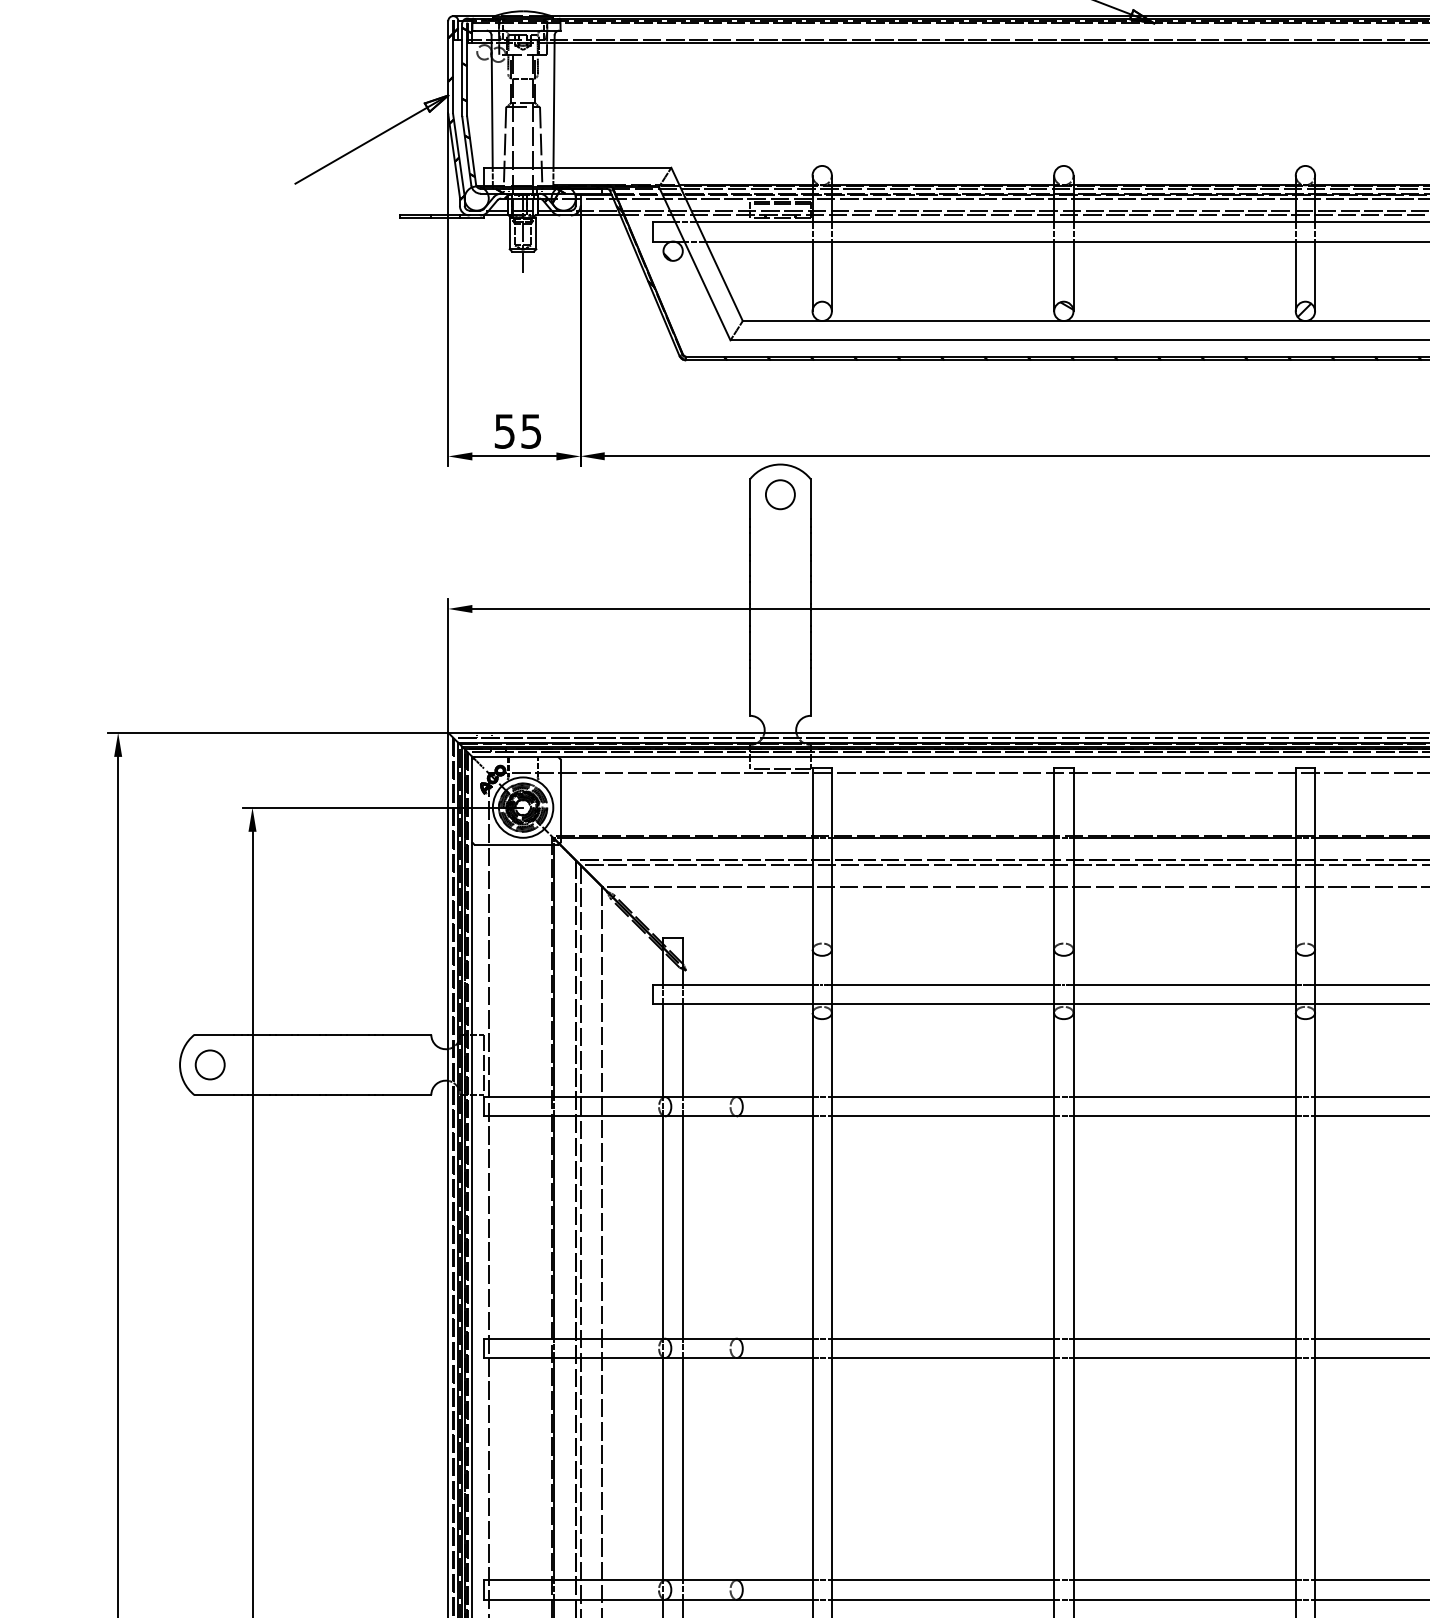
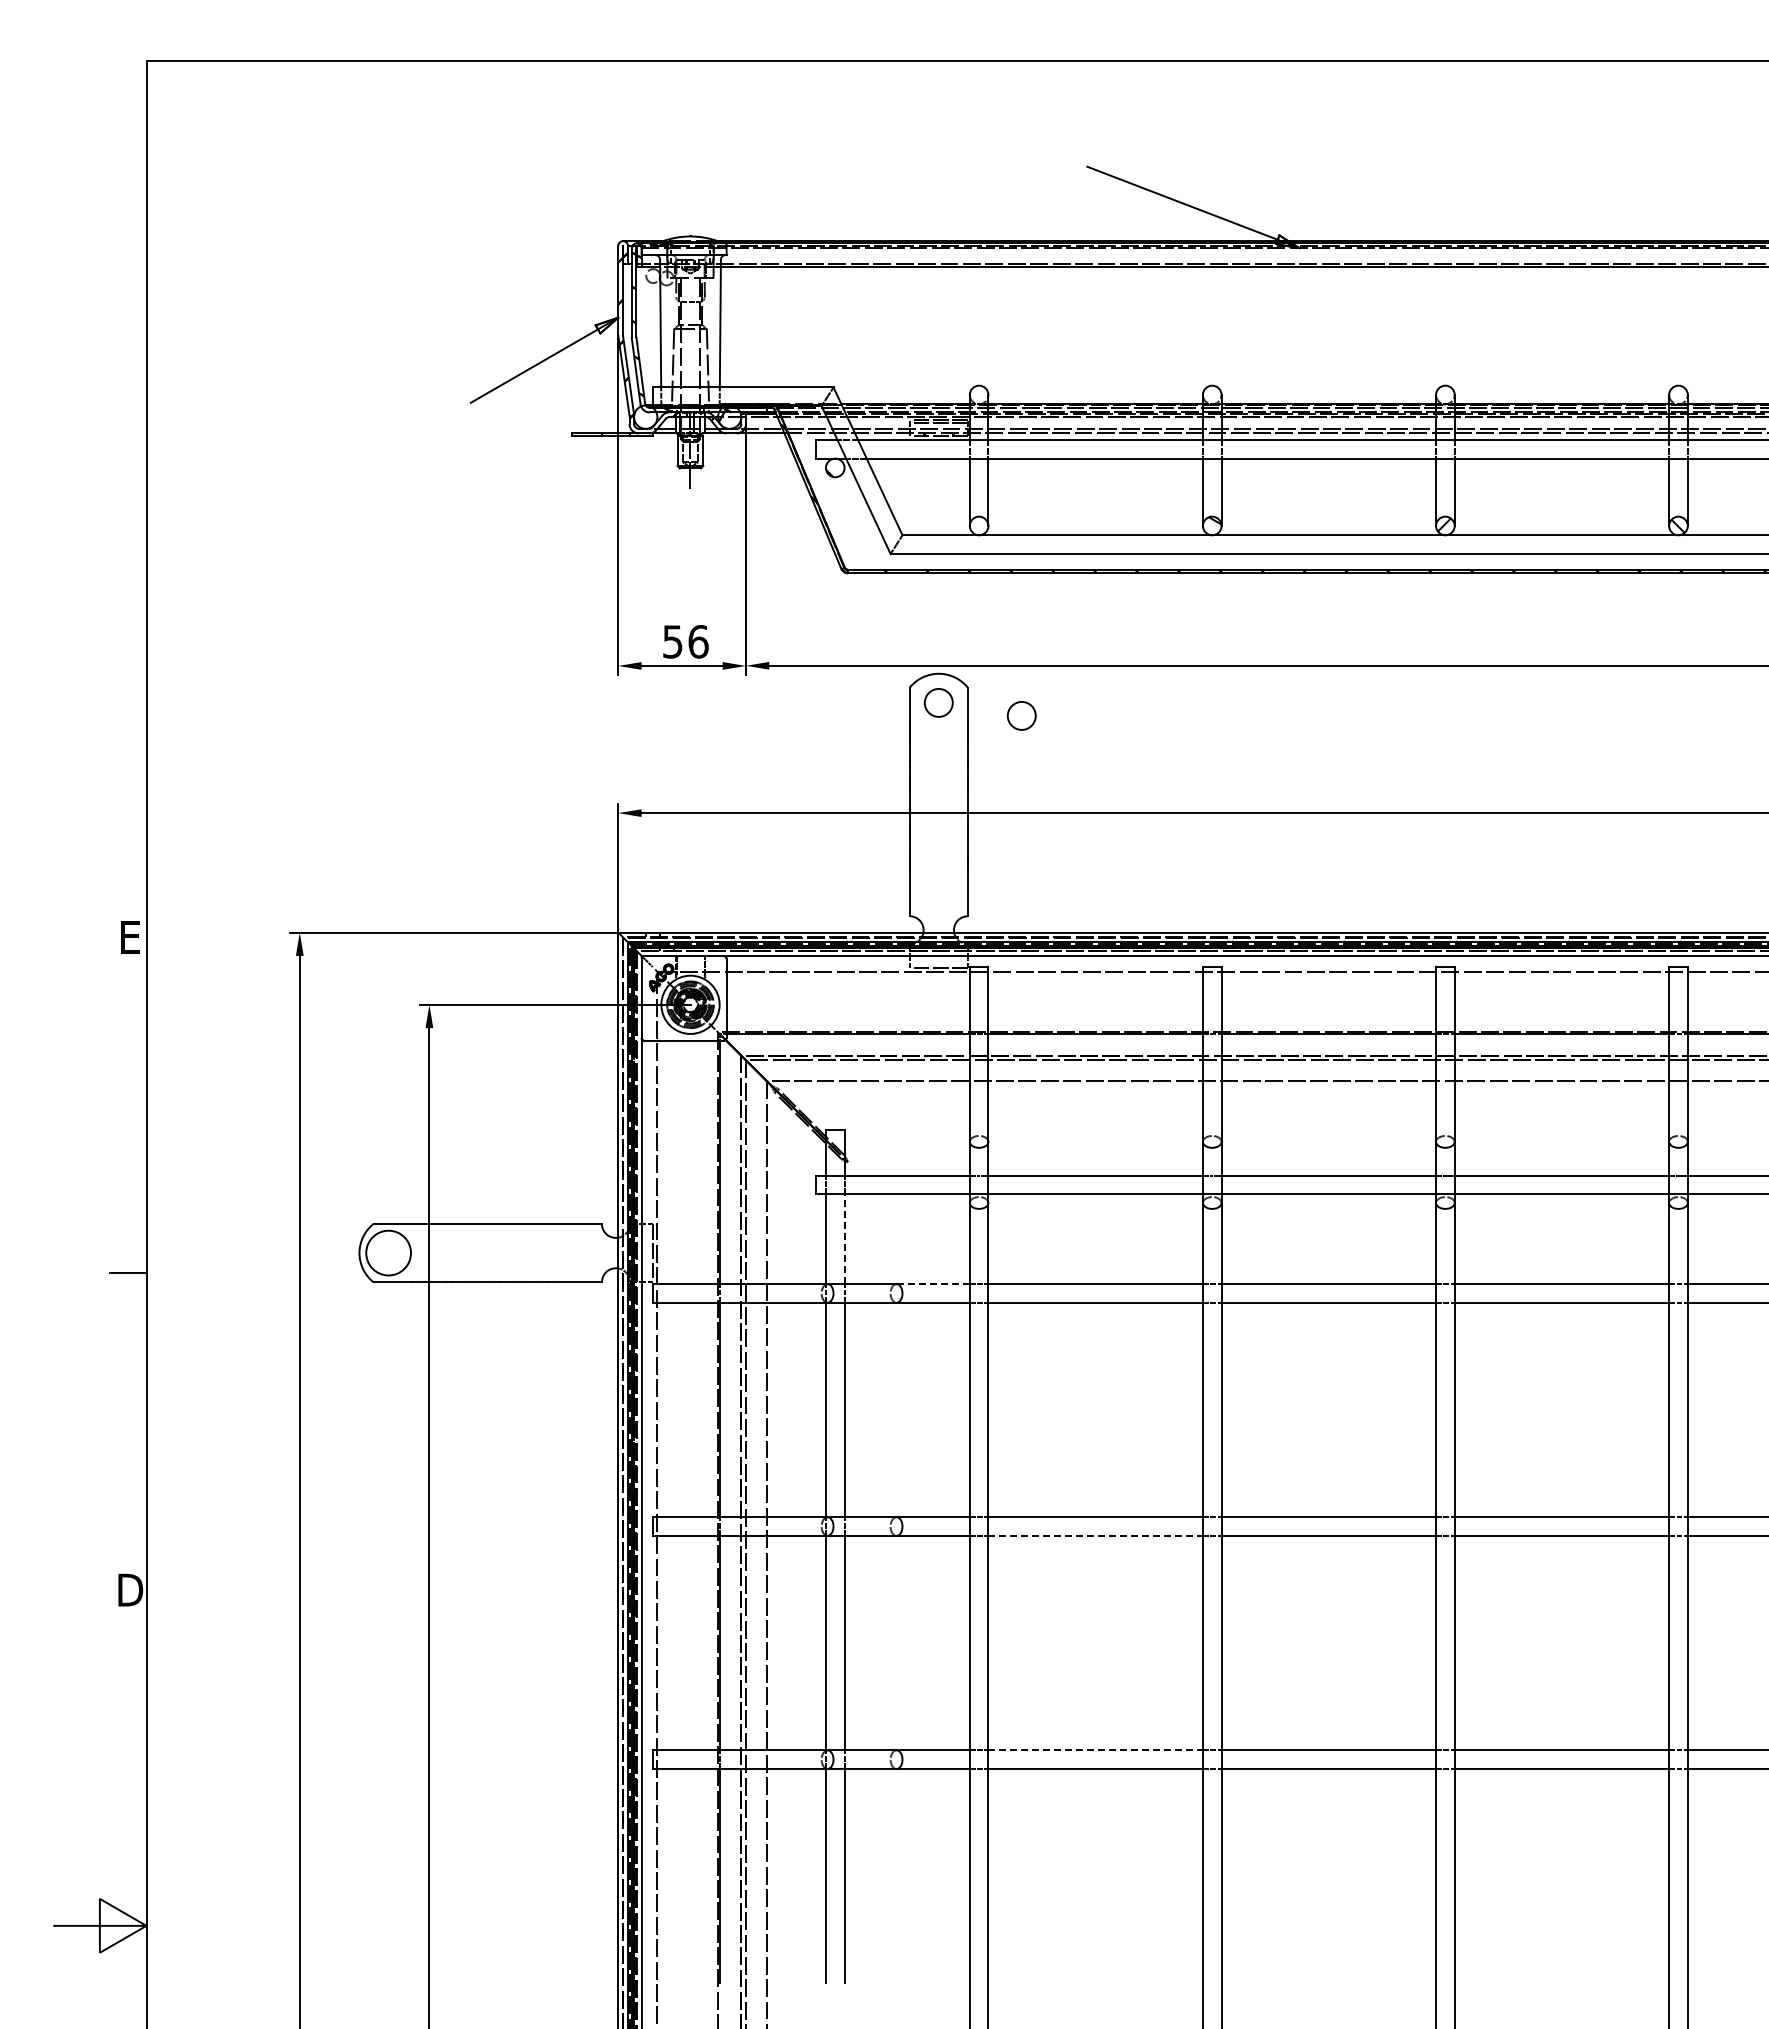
text: (531, 431) -> (698, 641), 55 -> 56
circle: (866, 507) -> (1021, 715), added
line: (682, 1050) -> (844, 1239), solid -> dashed
circle: (210, 1065) -> (388, 1253), size x1.6
line: (774, 1097) -> (933, 1284), solid -> dashed
line: (943, 1357) -> (1096, 1535), solid -> dashed
line: (943, 1580) -> (1096, 1750), solid -> dashed

